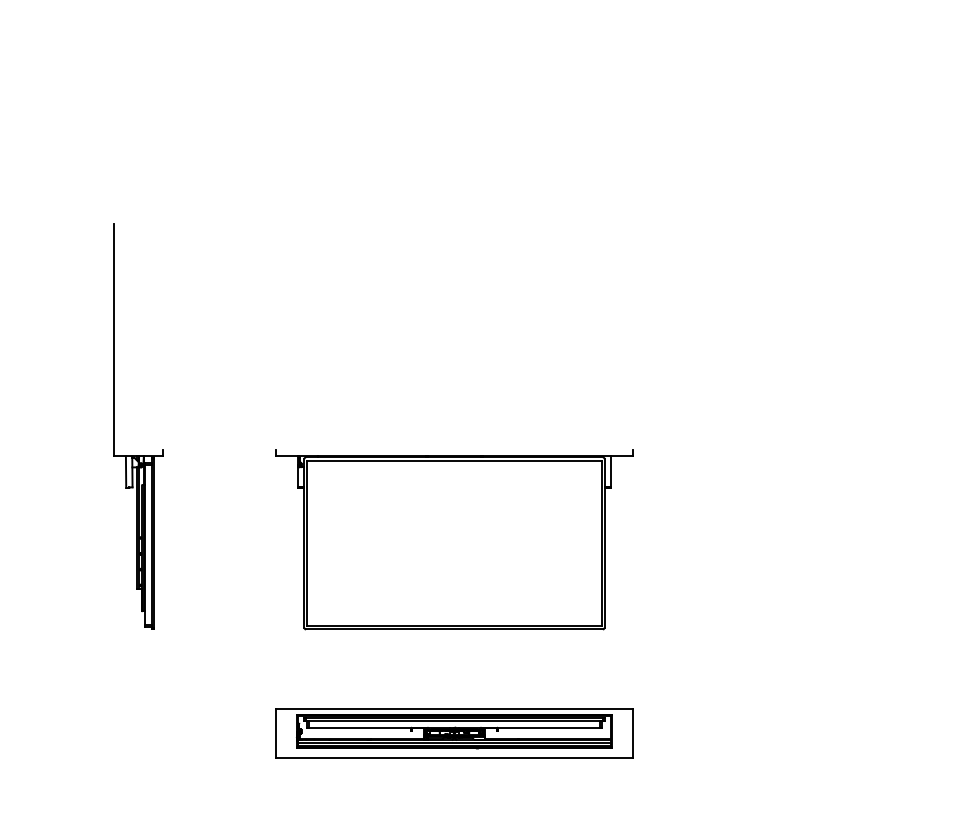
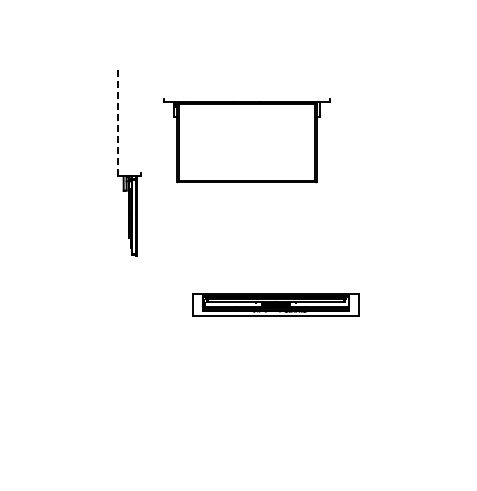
line: (114, 340) -> (118, 122), solid -> dashed
part: (453, 538) -> (246, 140), moved

